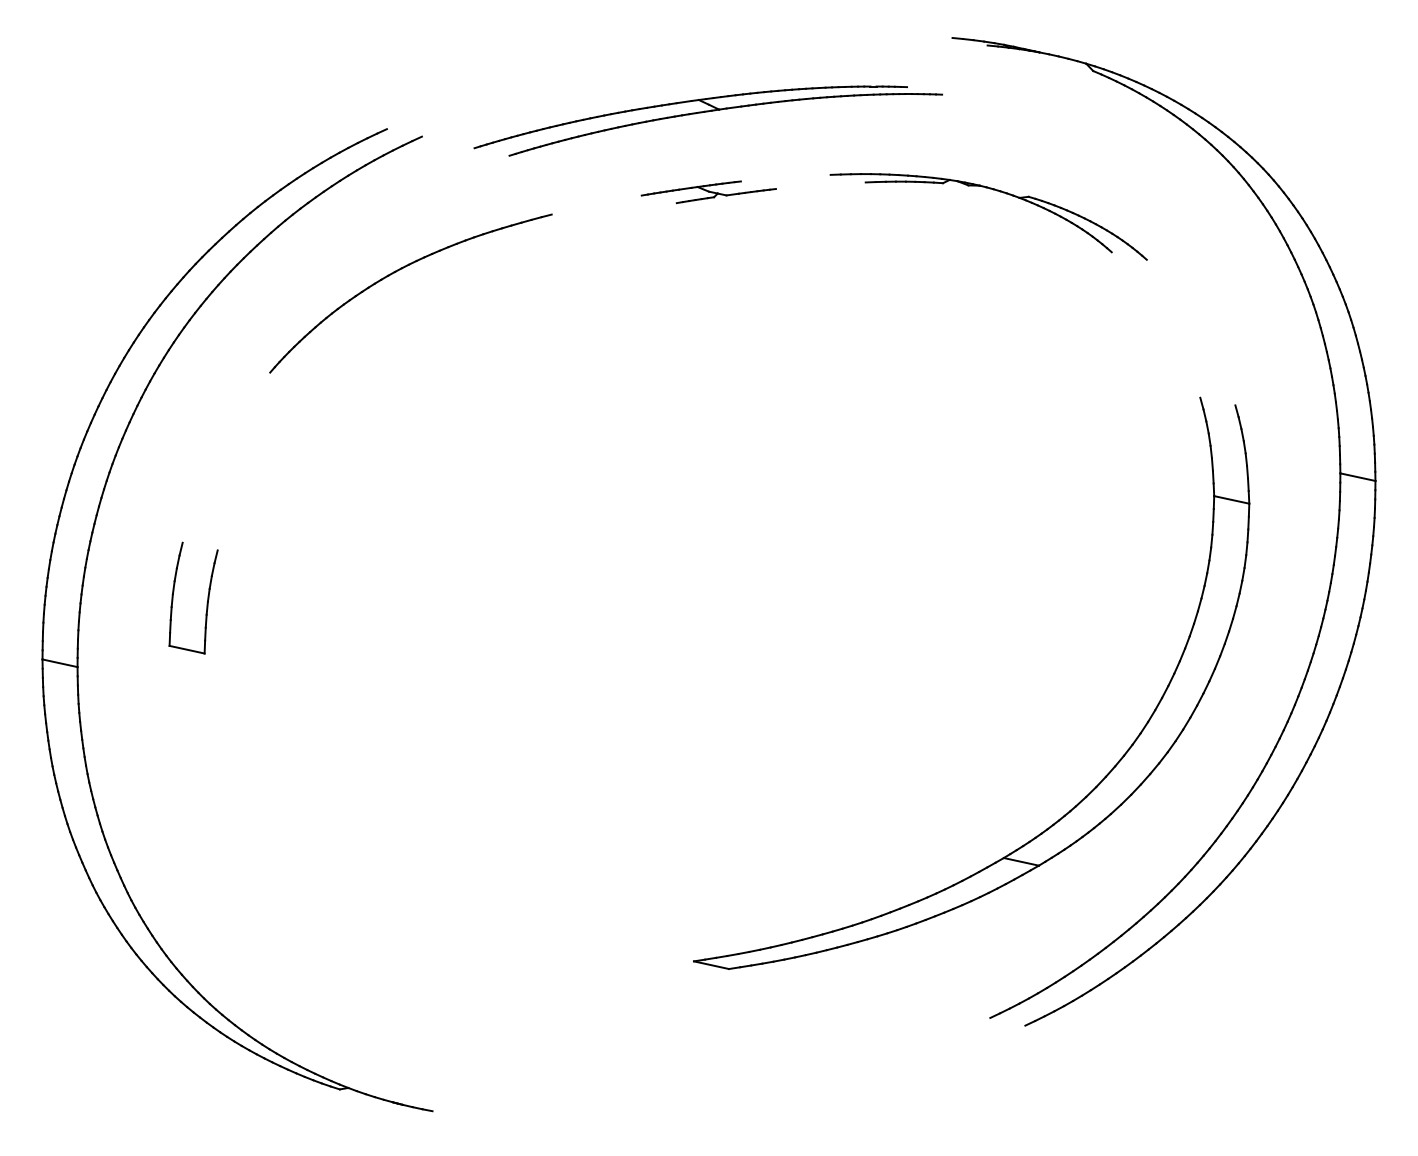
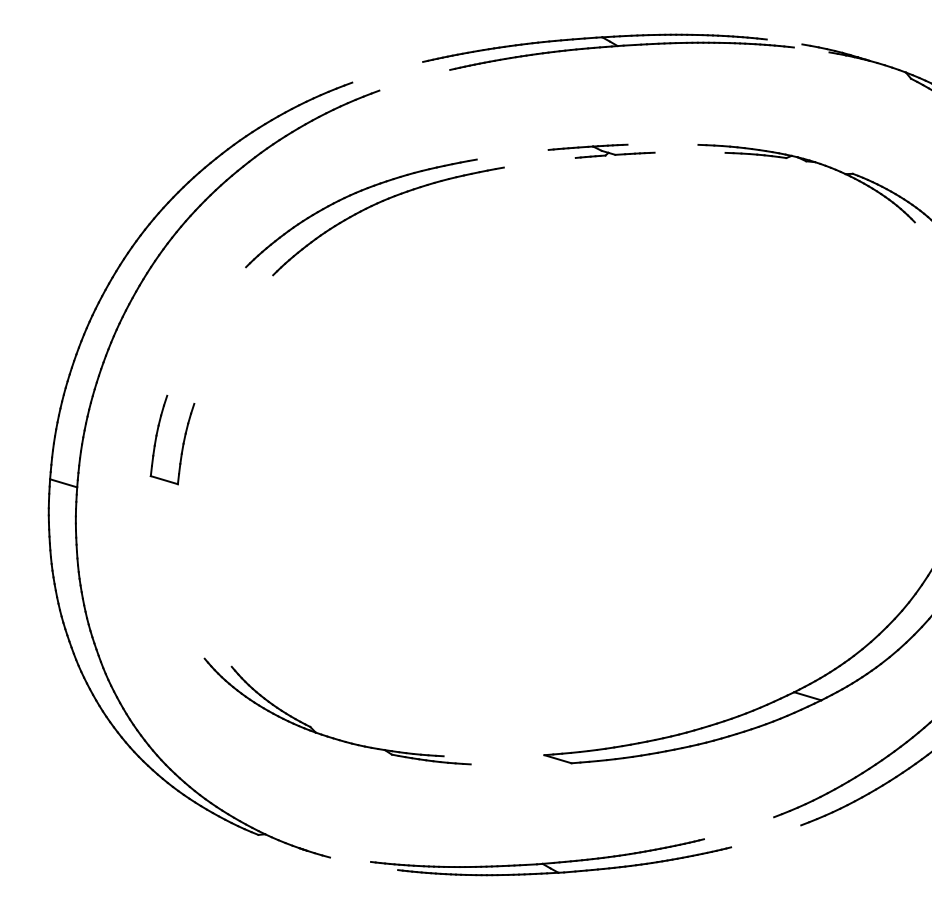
part: (707, 112) -> (608, 47), moved
part: (434, 278) -> (380, 202), added
part: (419, 957) -> (328, 735), added
part: (715, 1095) -> (553, 861), added

